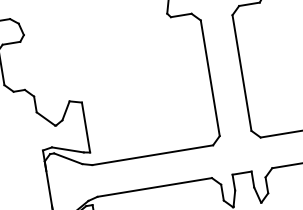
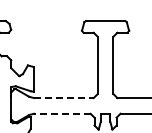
line: (152, 156) -> (63, 98), solid -> dashed
line: (153, 187) -> (61, 113), solid -> dashed

